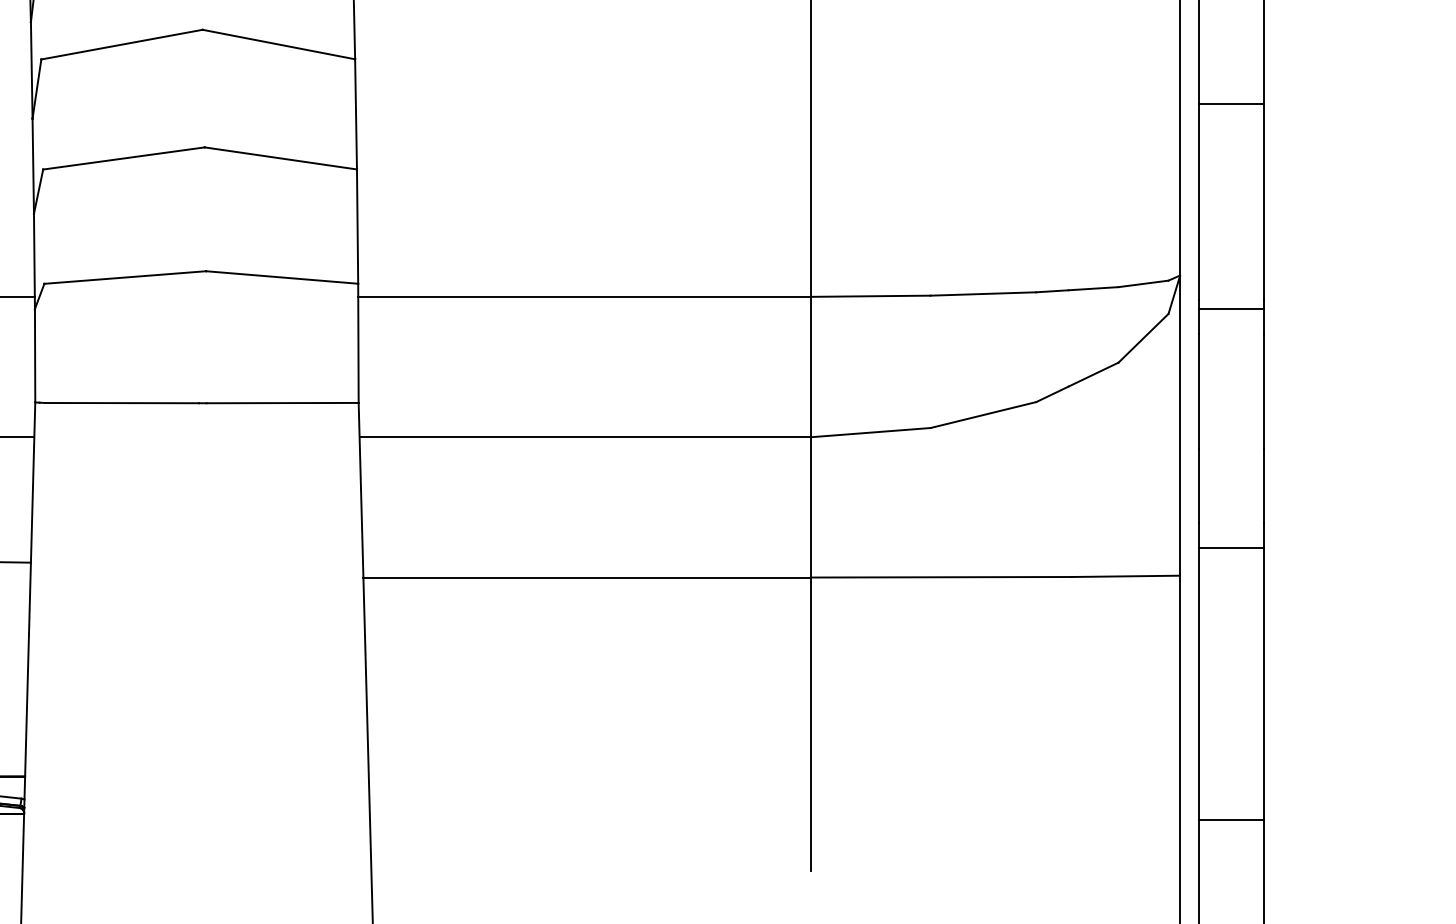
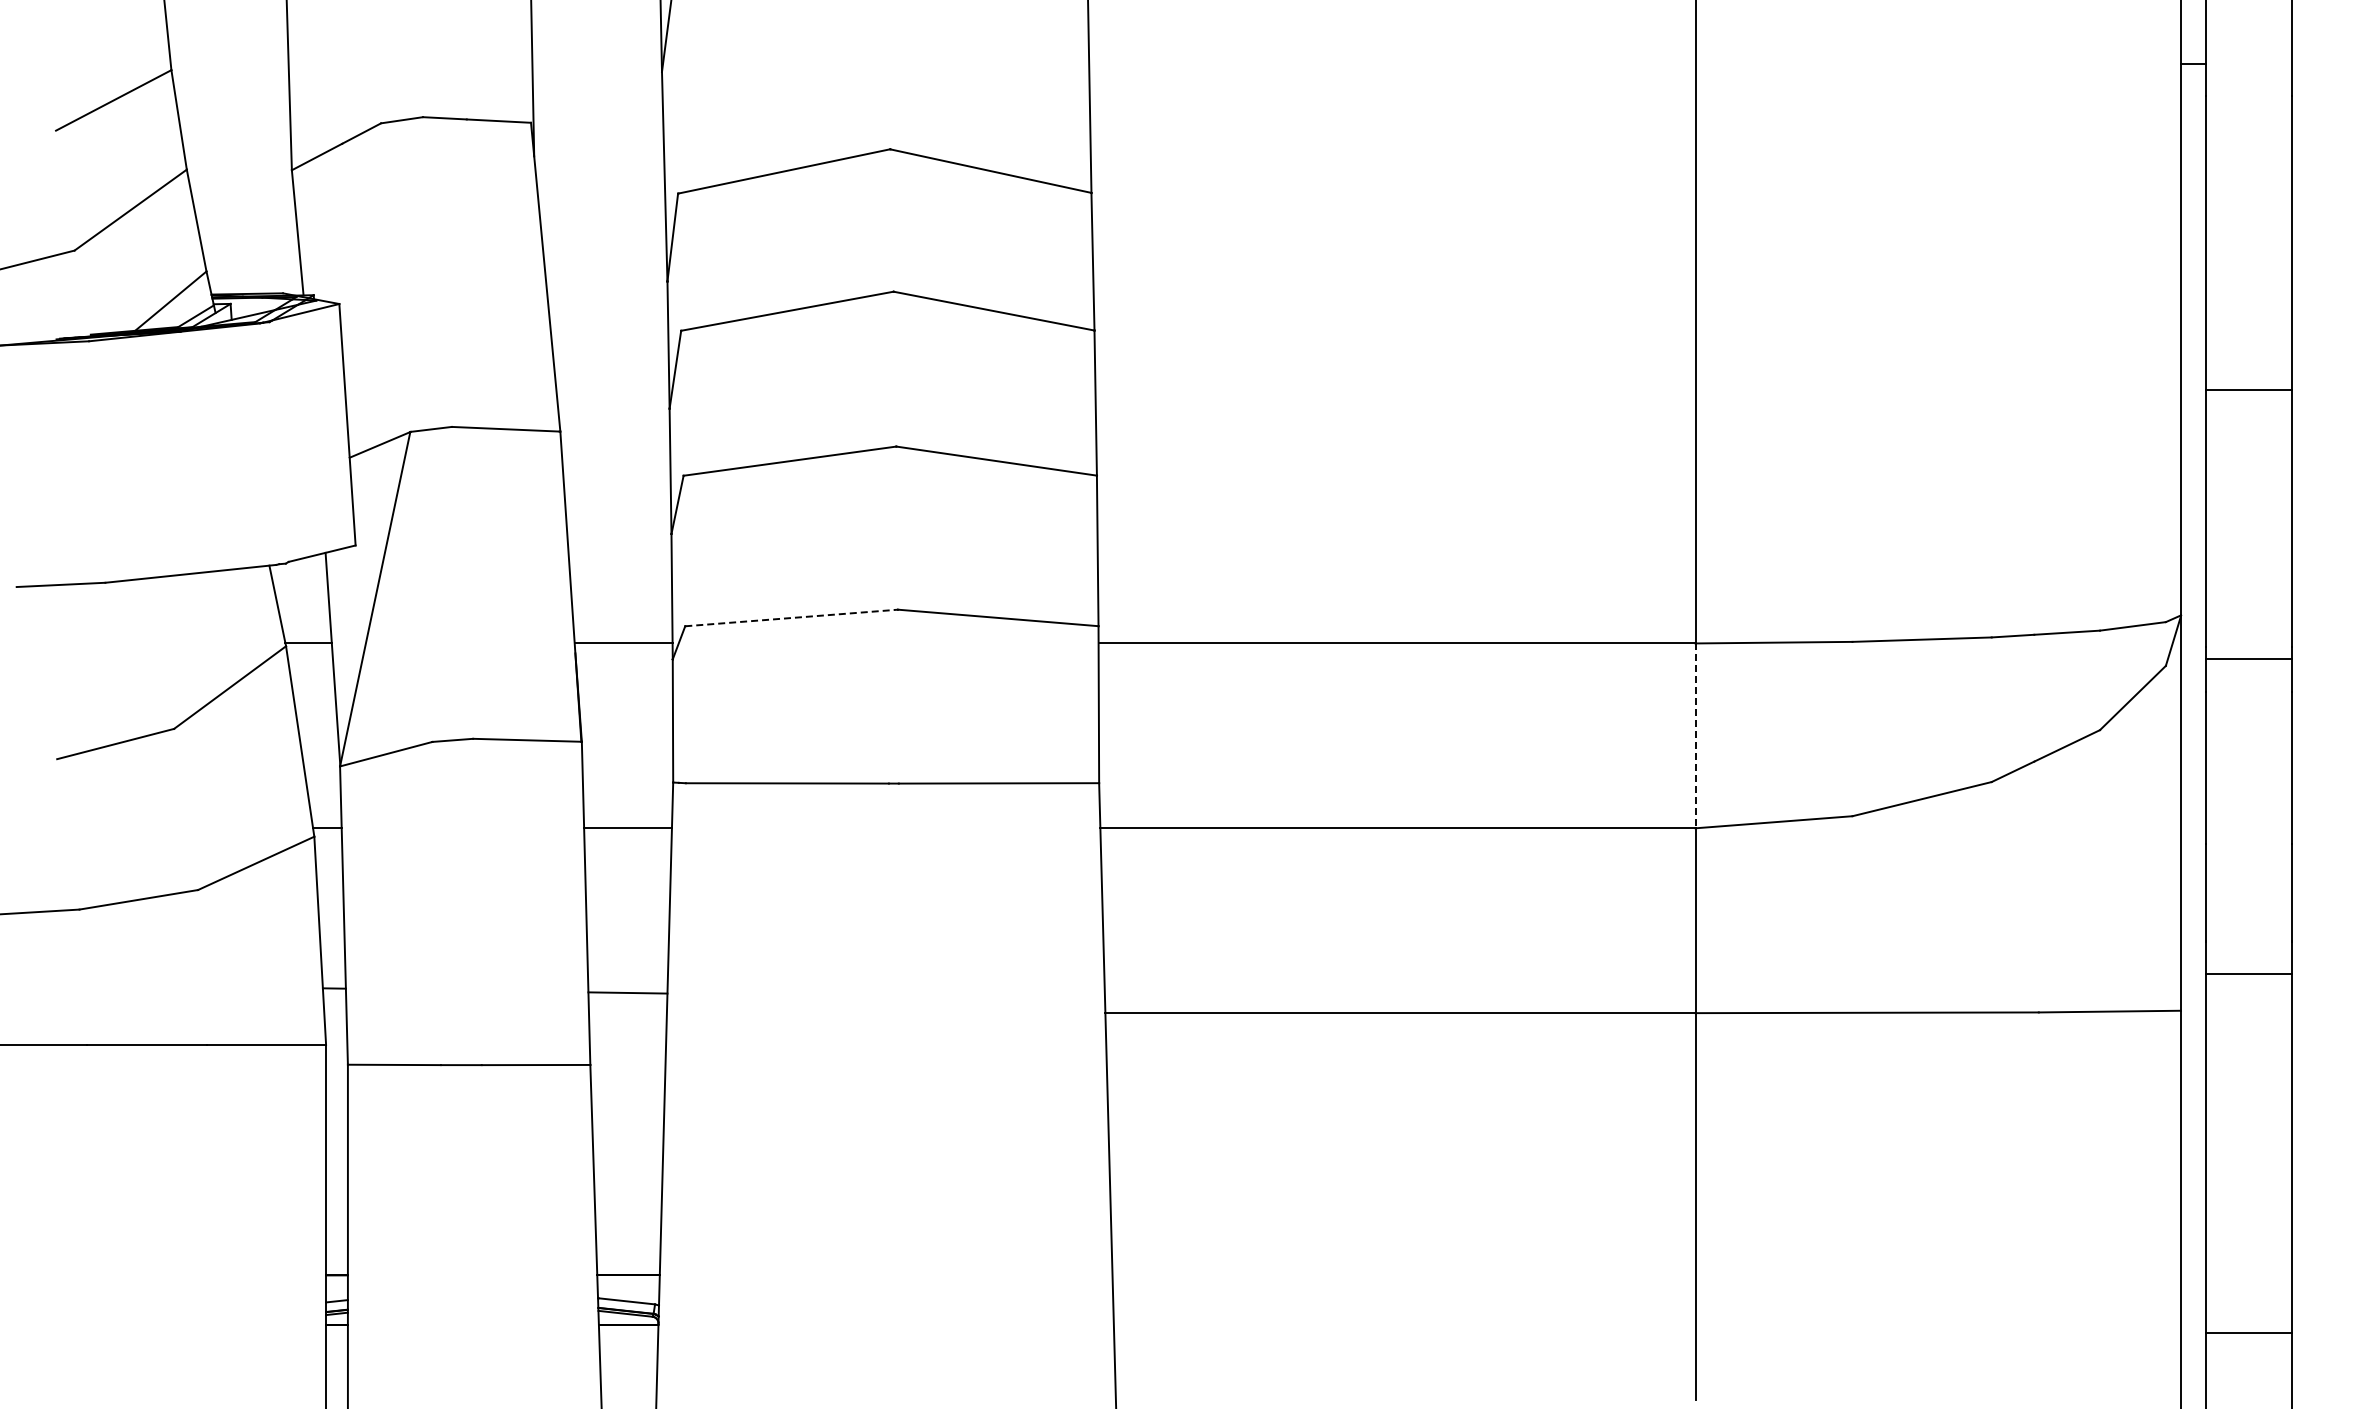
line: (125, 277) -> (791, 617), solid -> dashed
line: (811, 367) -> (1695, 736), solid -> dashed

